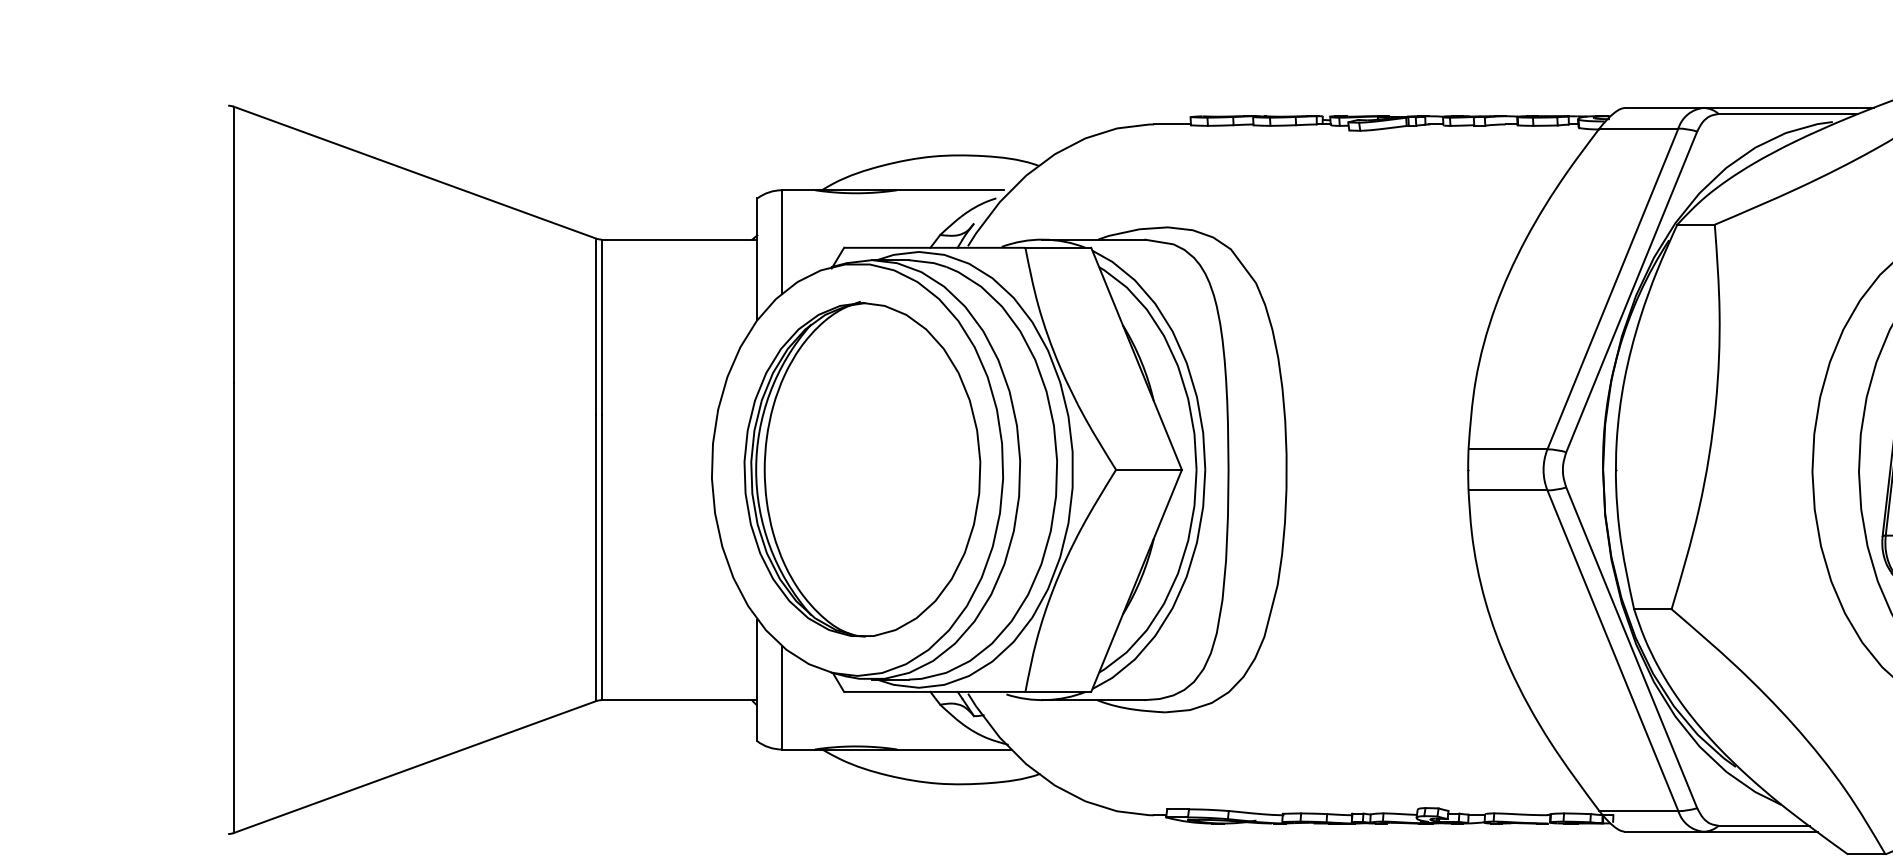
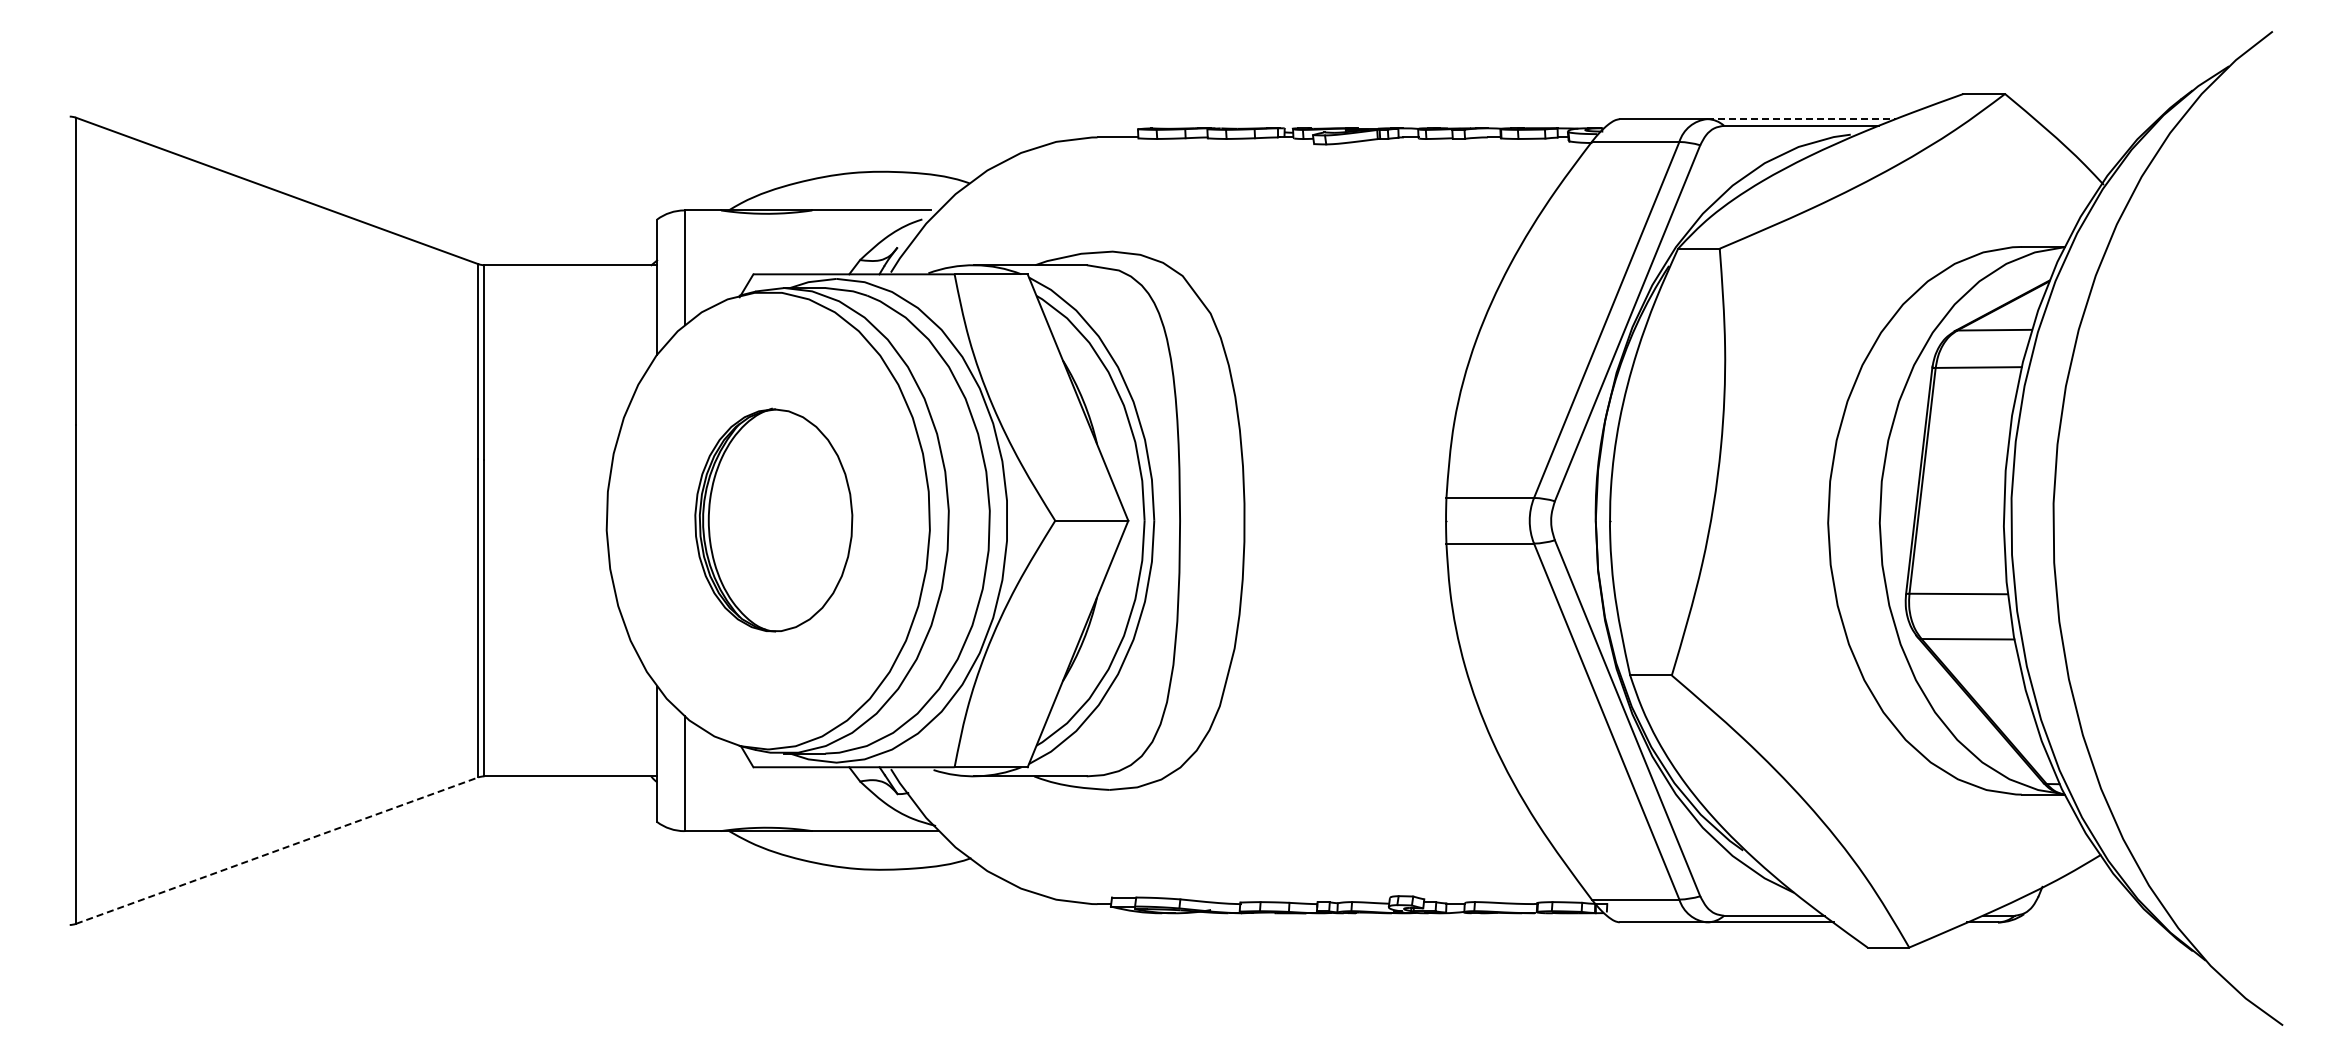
line: (1789, 108) -> (1802, 119), solid -> dashed
part: (862, 468) -> (773, 519), size x0.6
line: (415, 766) -> (277, 850), solid -> dashed

